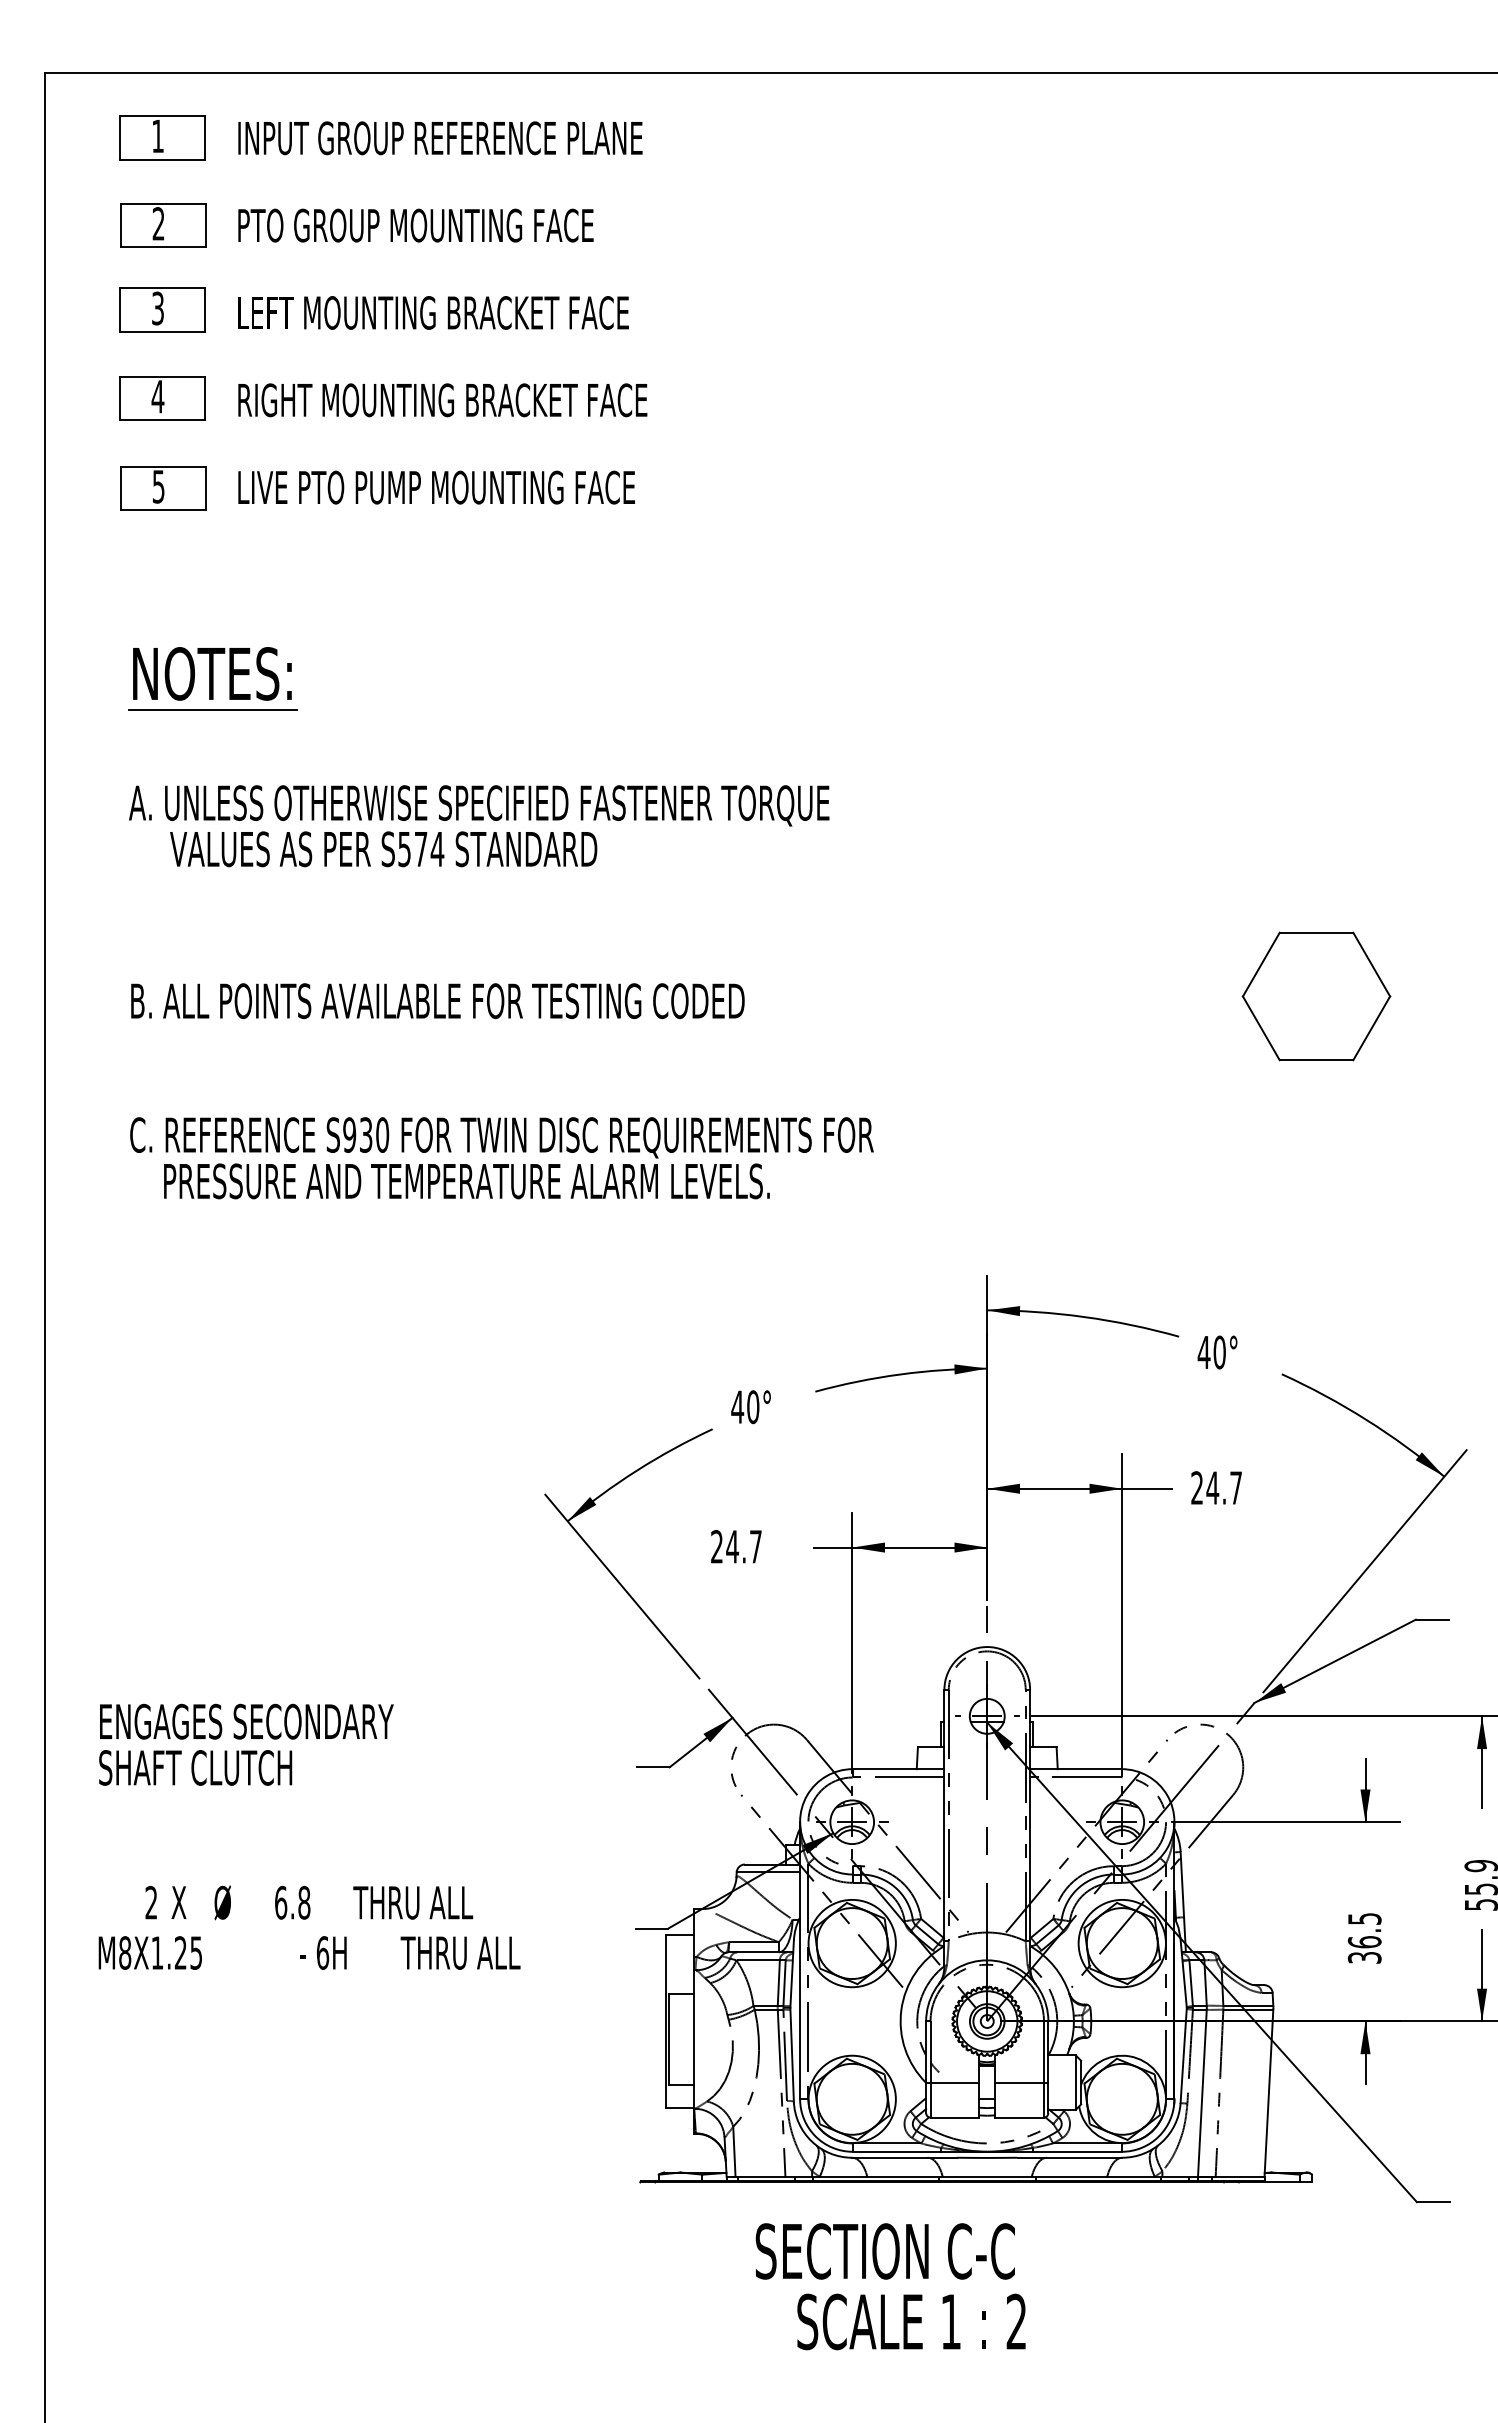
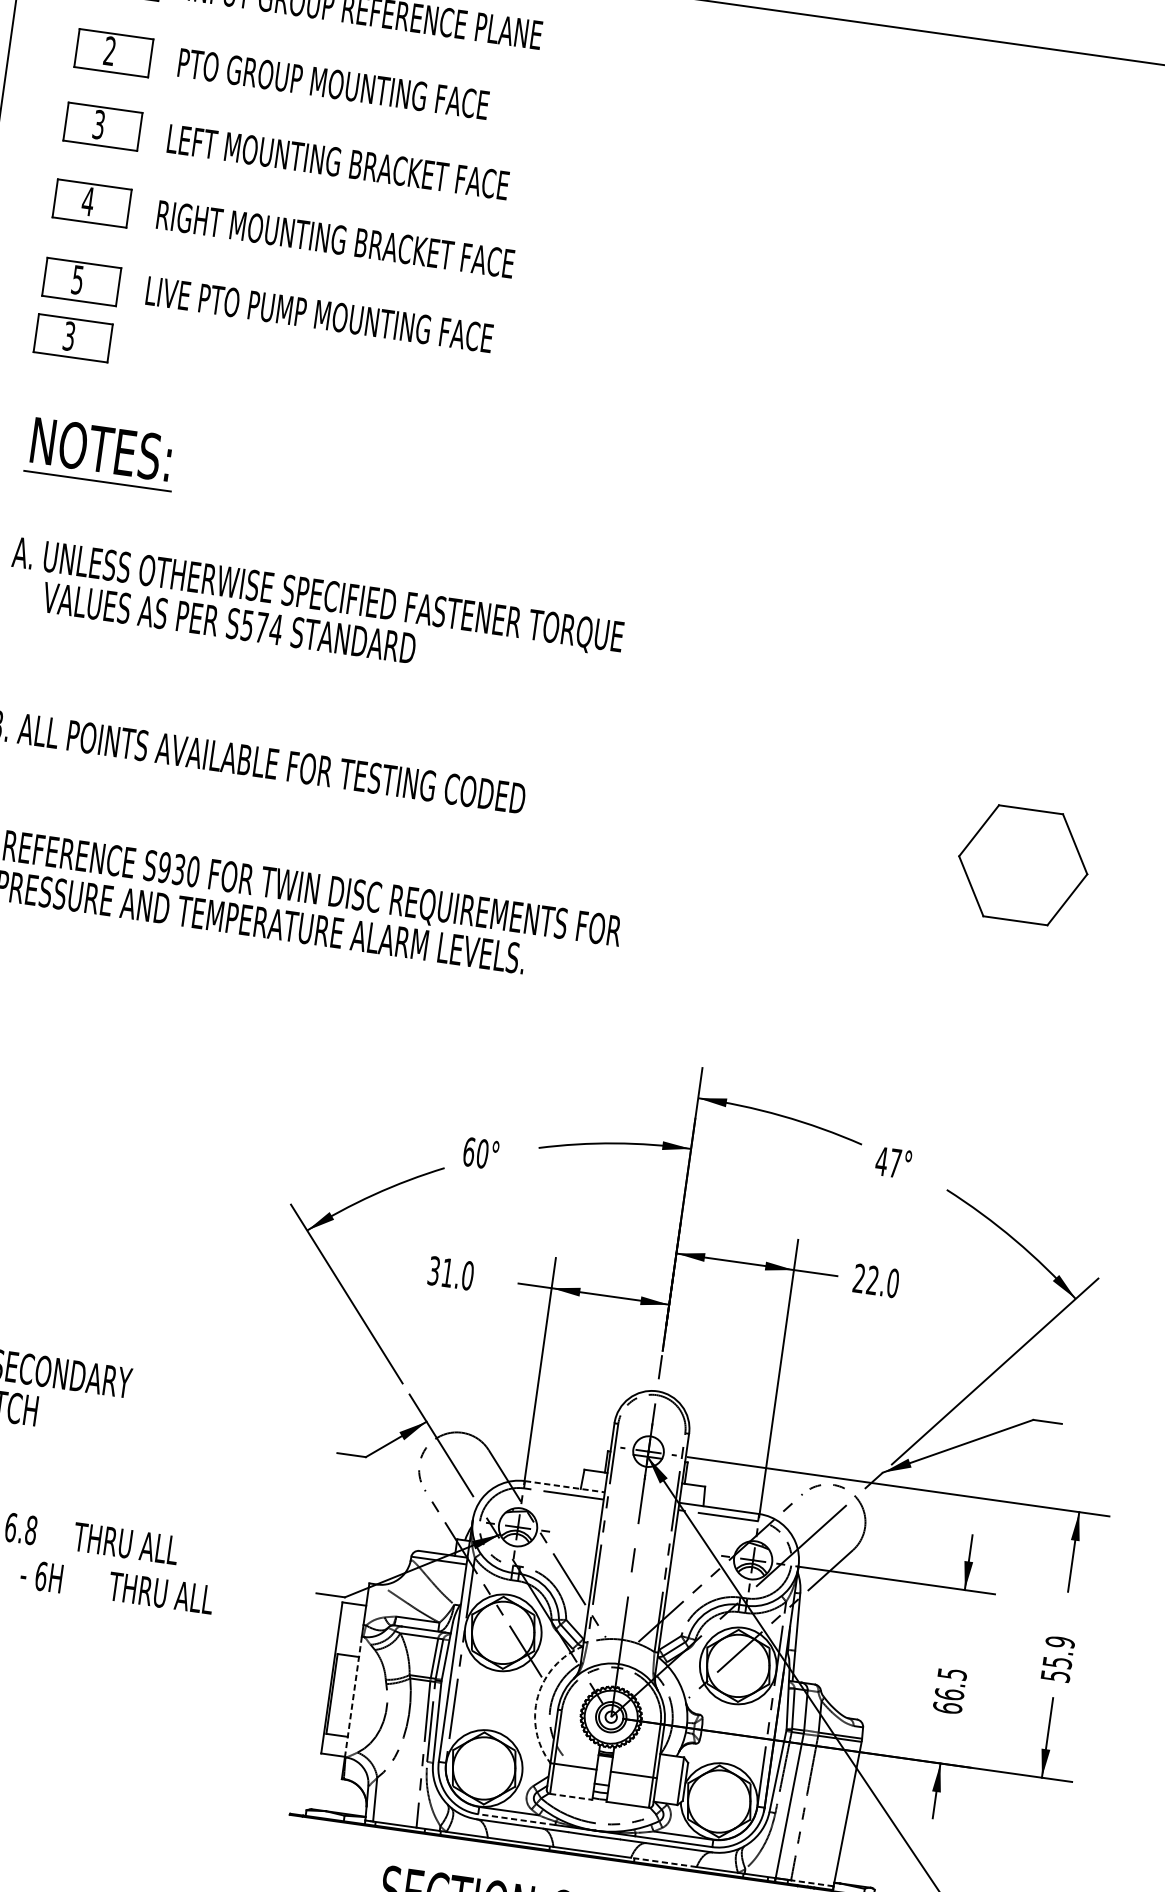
part: (162, 552) -> (73, 337), added
text: (1219, 1352) -> (895, 1163), 40° -> 47°
text: (737, 1407) -> (468, 1152), 40° -> 60°
text: (1224, 1487) -> (883, 1281), 24.7 -> 22.0
text: (736, 1546) -> (451, 1273), 24.7 -> 31.0
line: (898, 1769) -> (564, 1487), solid -> dashed
text: (1364, 1957) -> (947, 1707), 36.5 -> 66.5
arc: (901, 2009) -> (538, 1696), solid -> dashed
line: (693, 2039) -> (353, 1696), solid -> dashed
line: (955, 2117) -> (571, 1796), solid -> dashed
line: (896, 2151) -> (516, 1819), solid -> dashed
line: (1069, 2176) -> (663, 1862), solid -> dashed
line: (1239, 2176) -> (811, 1883), solid -> dashed

